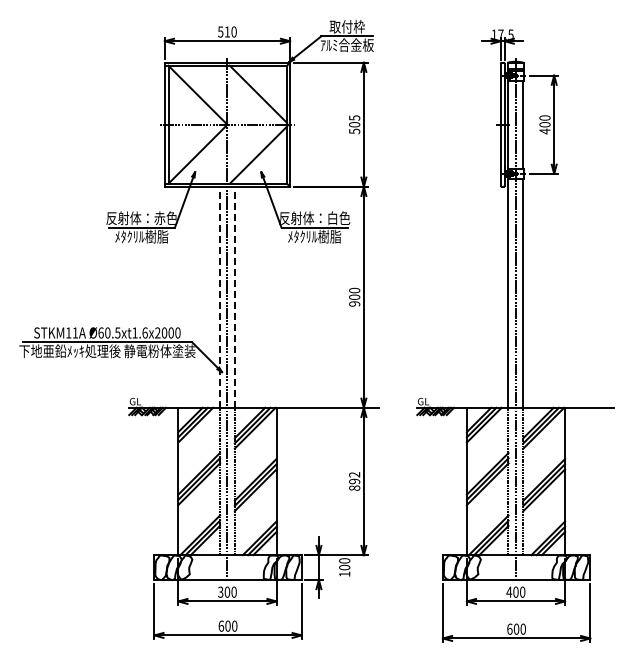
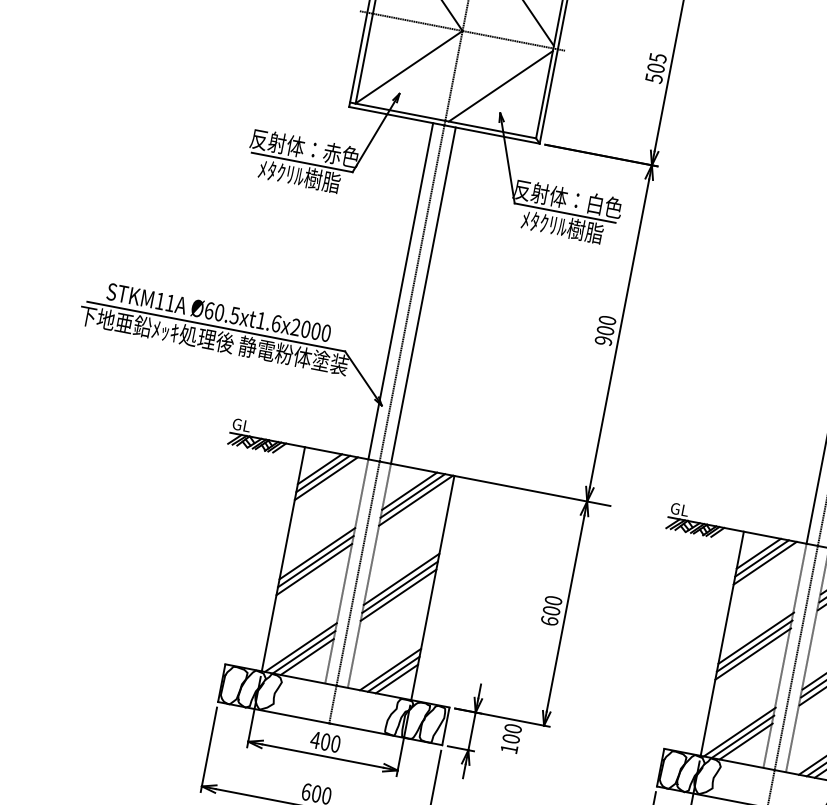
line: (220, 297) -> (401, 291), dashed -> solid
line: (234, 297) -> (422, 295), dashed -> solid
text: (354, 481) -> (551, 610), 892 -> 600
text: (220, 591) -> (315, 738), 300 -> 400

